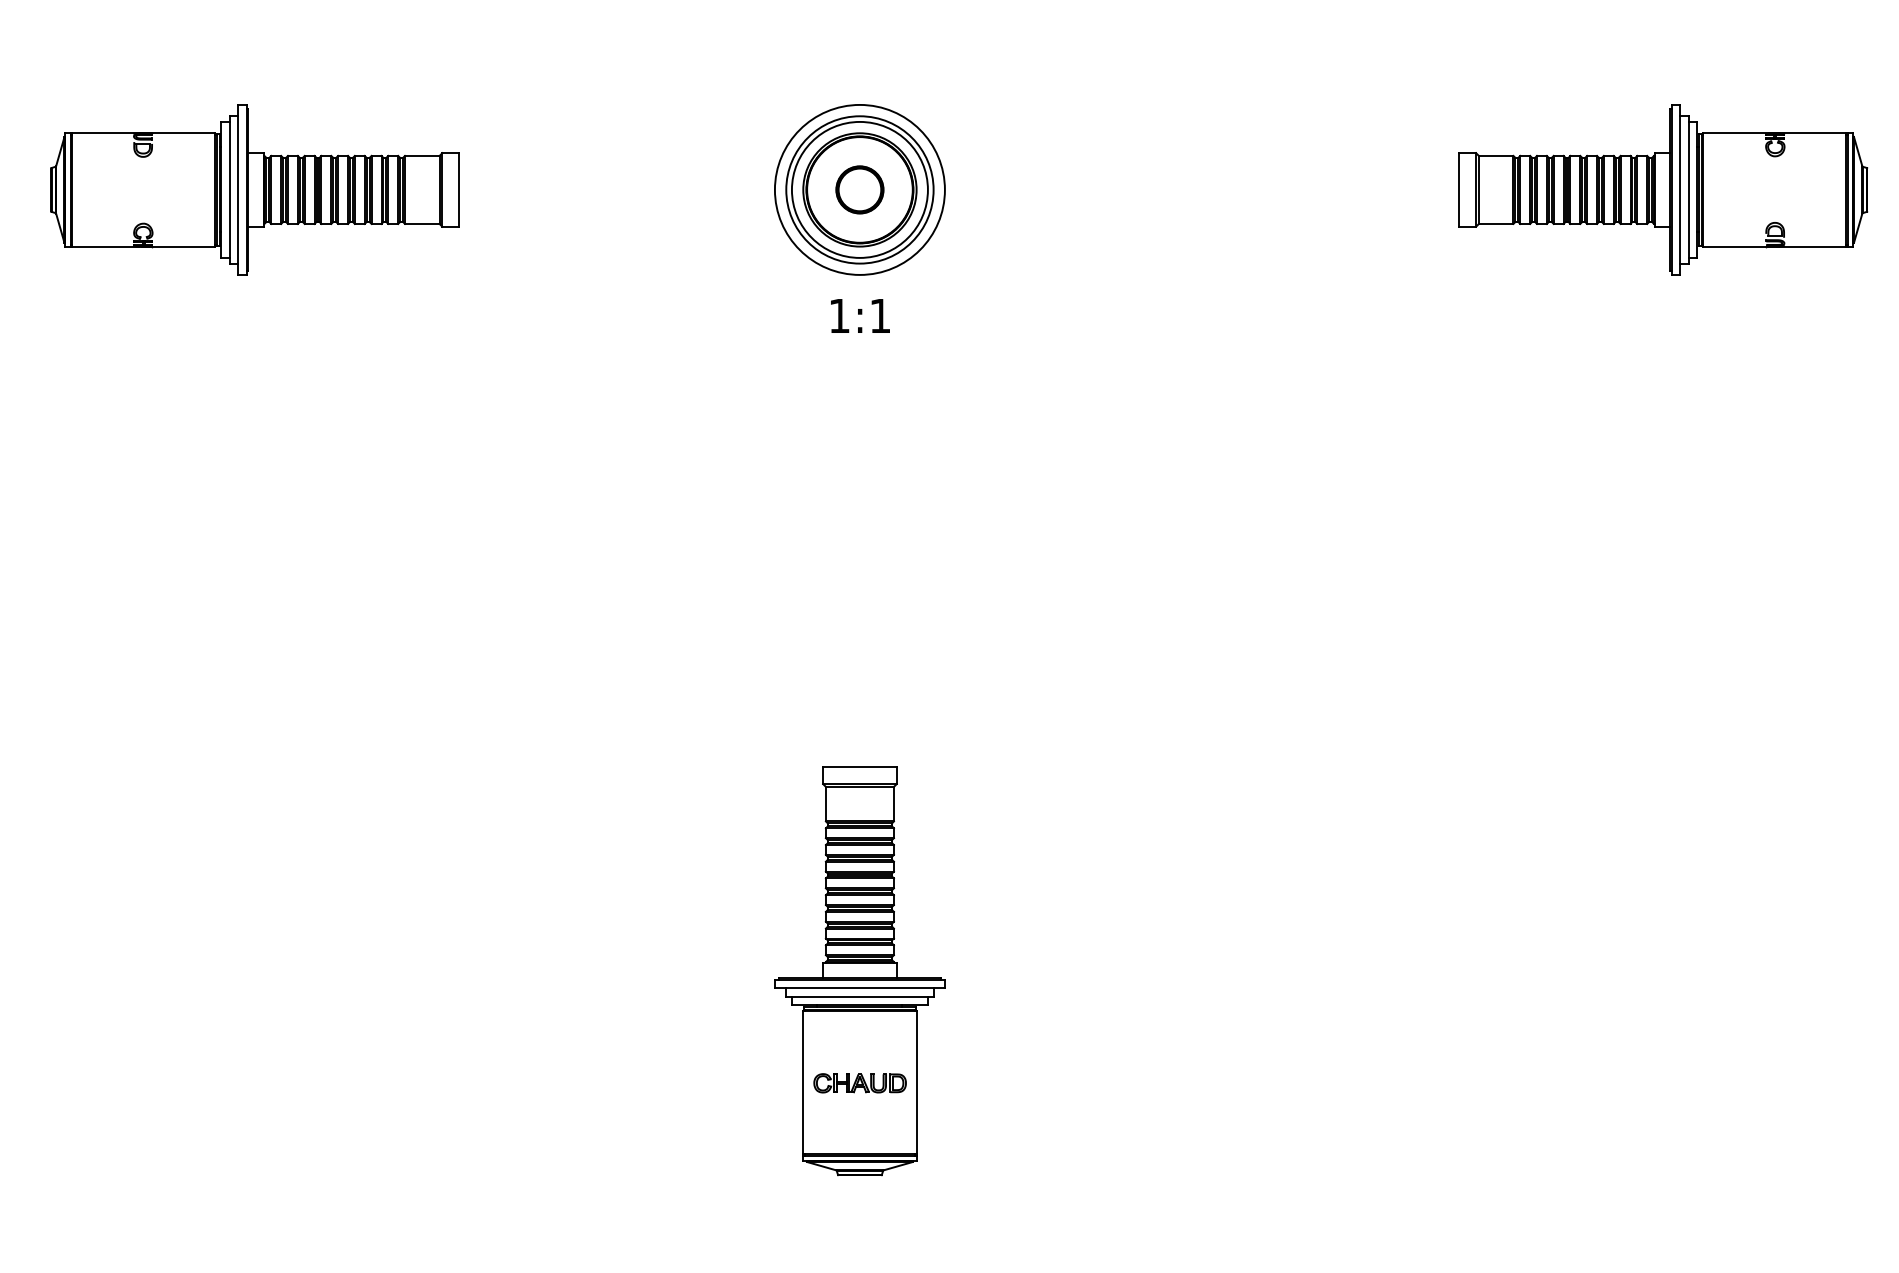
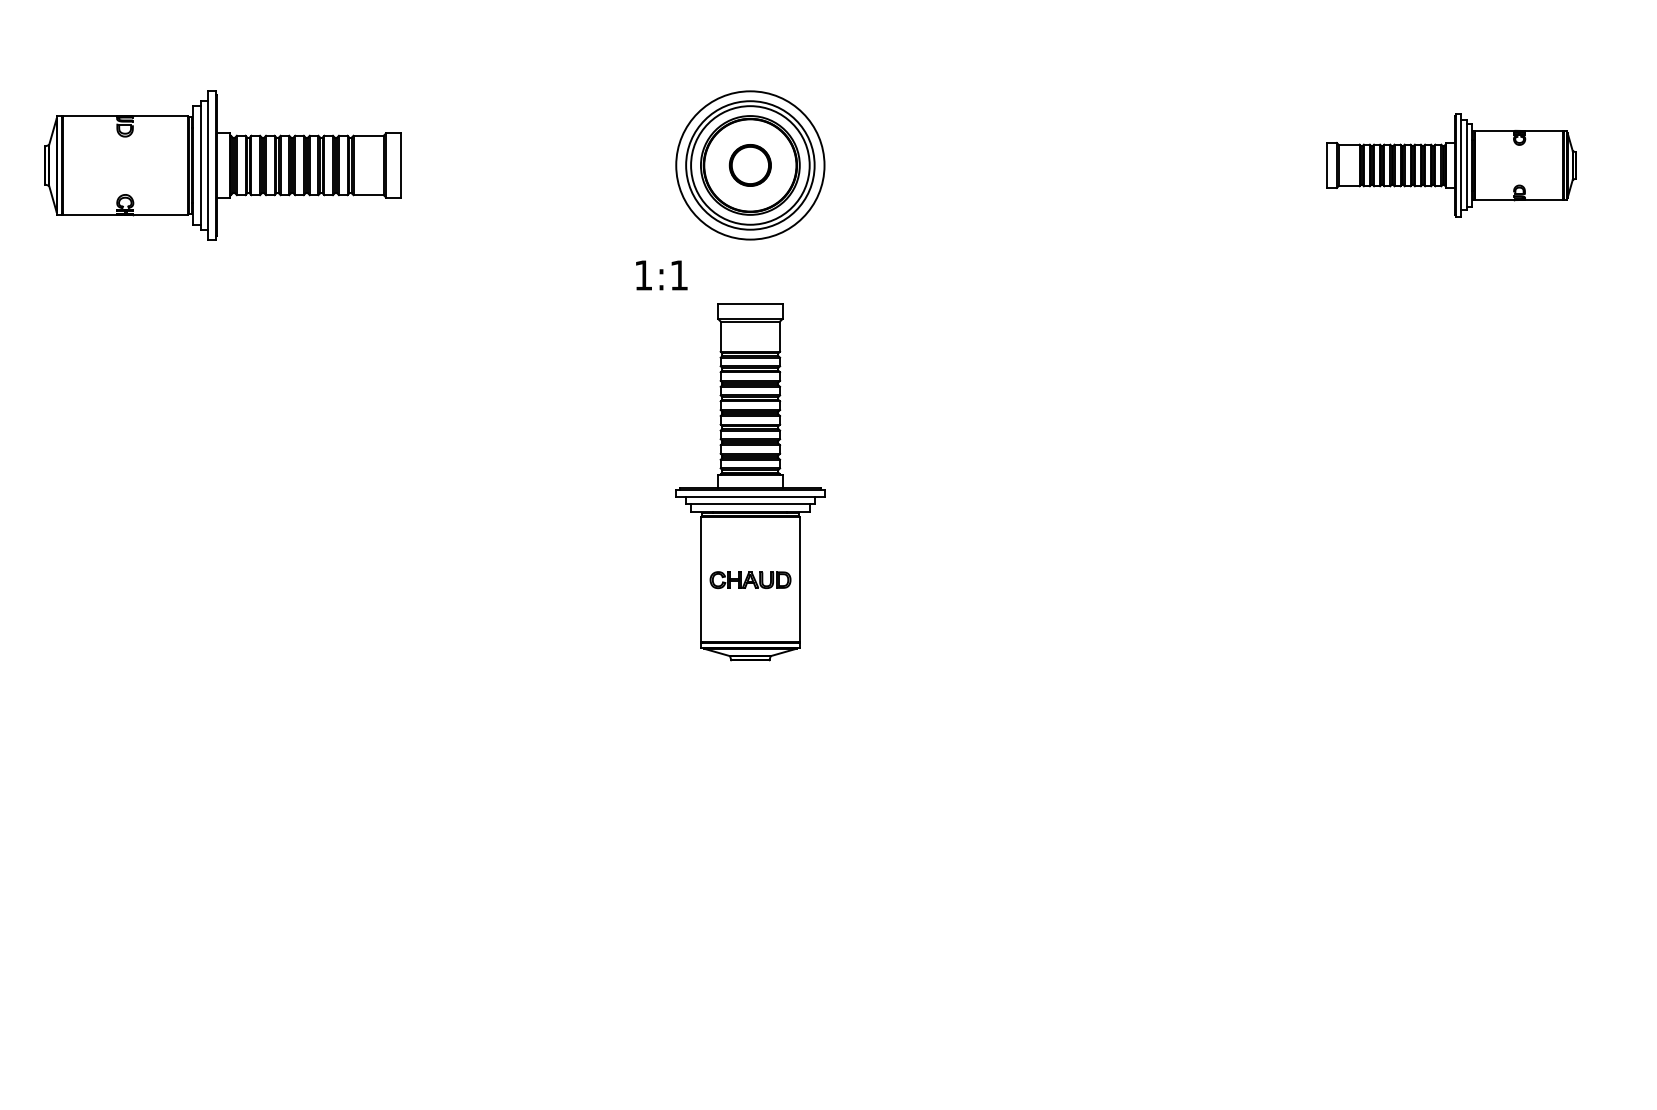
part: (1663, 189) -> (1451, 165), size x0.7
text: (860, 315) -> (661, 274), moved
part: (859, 971) -> (749, 482), moved

